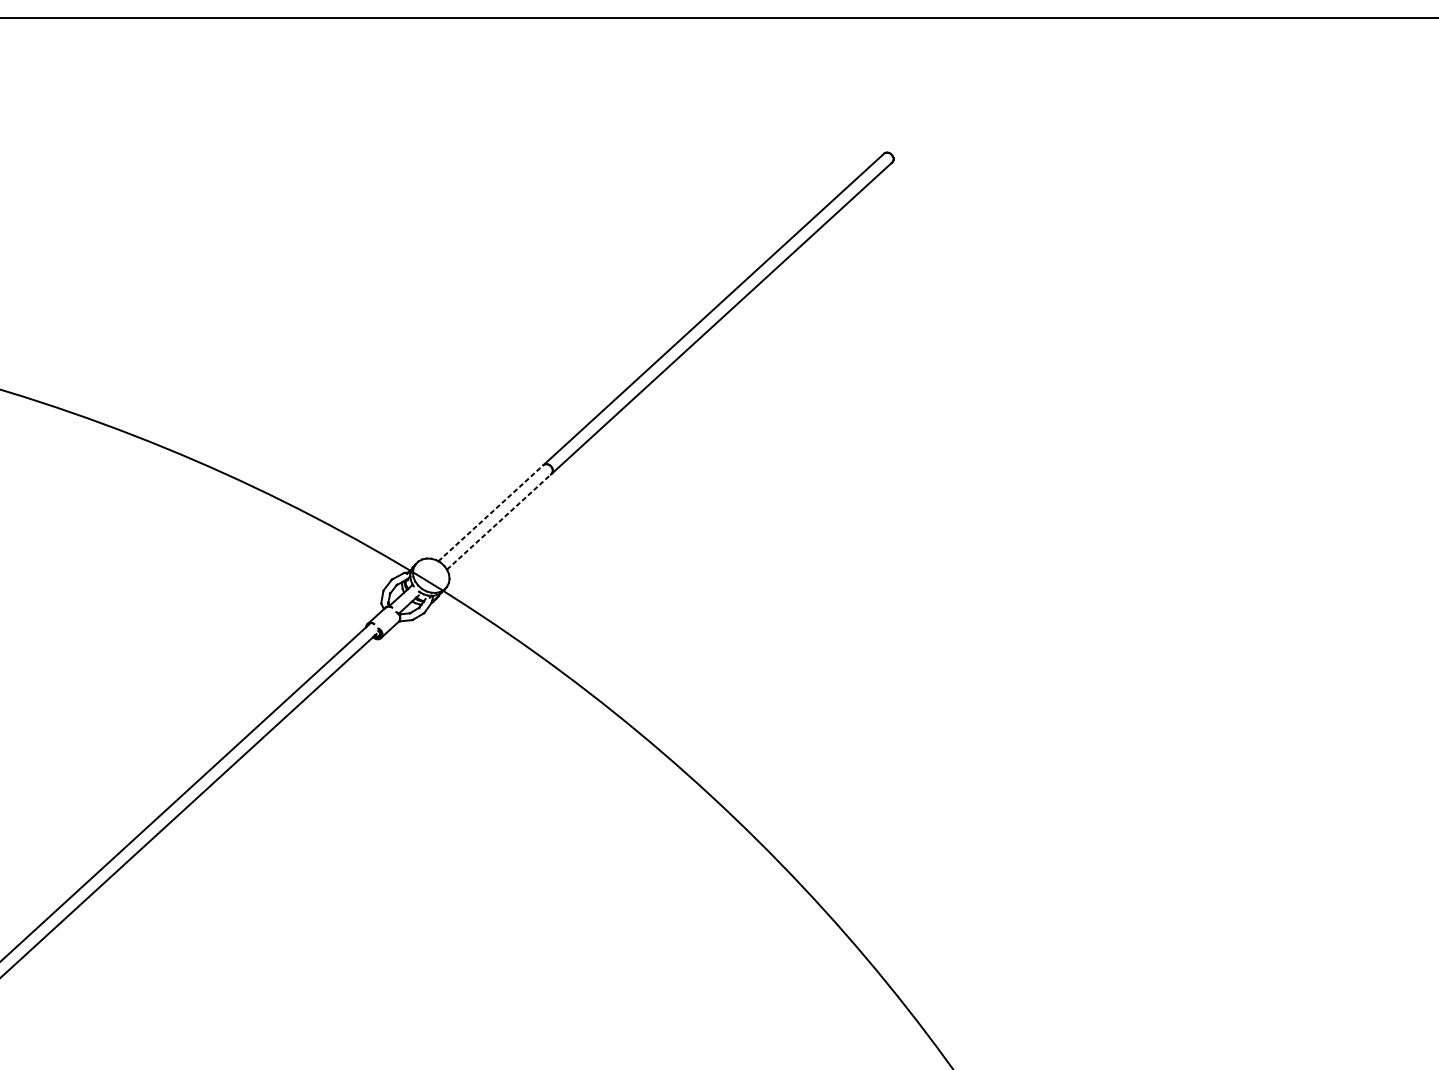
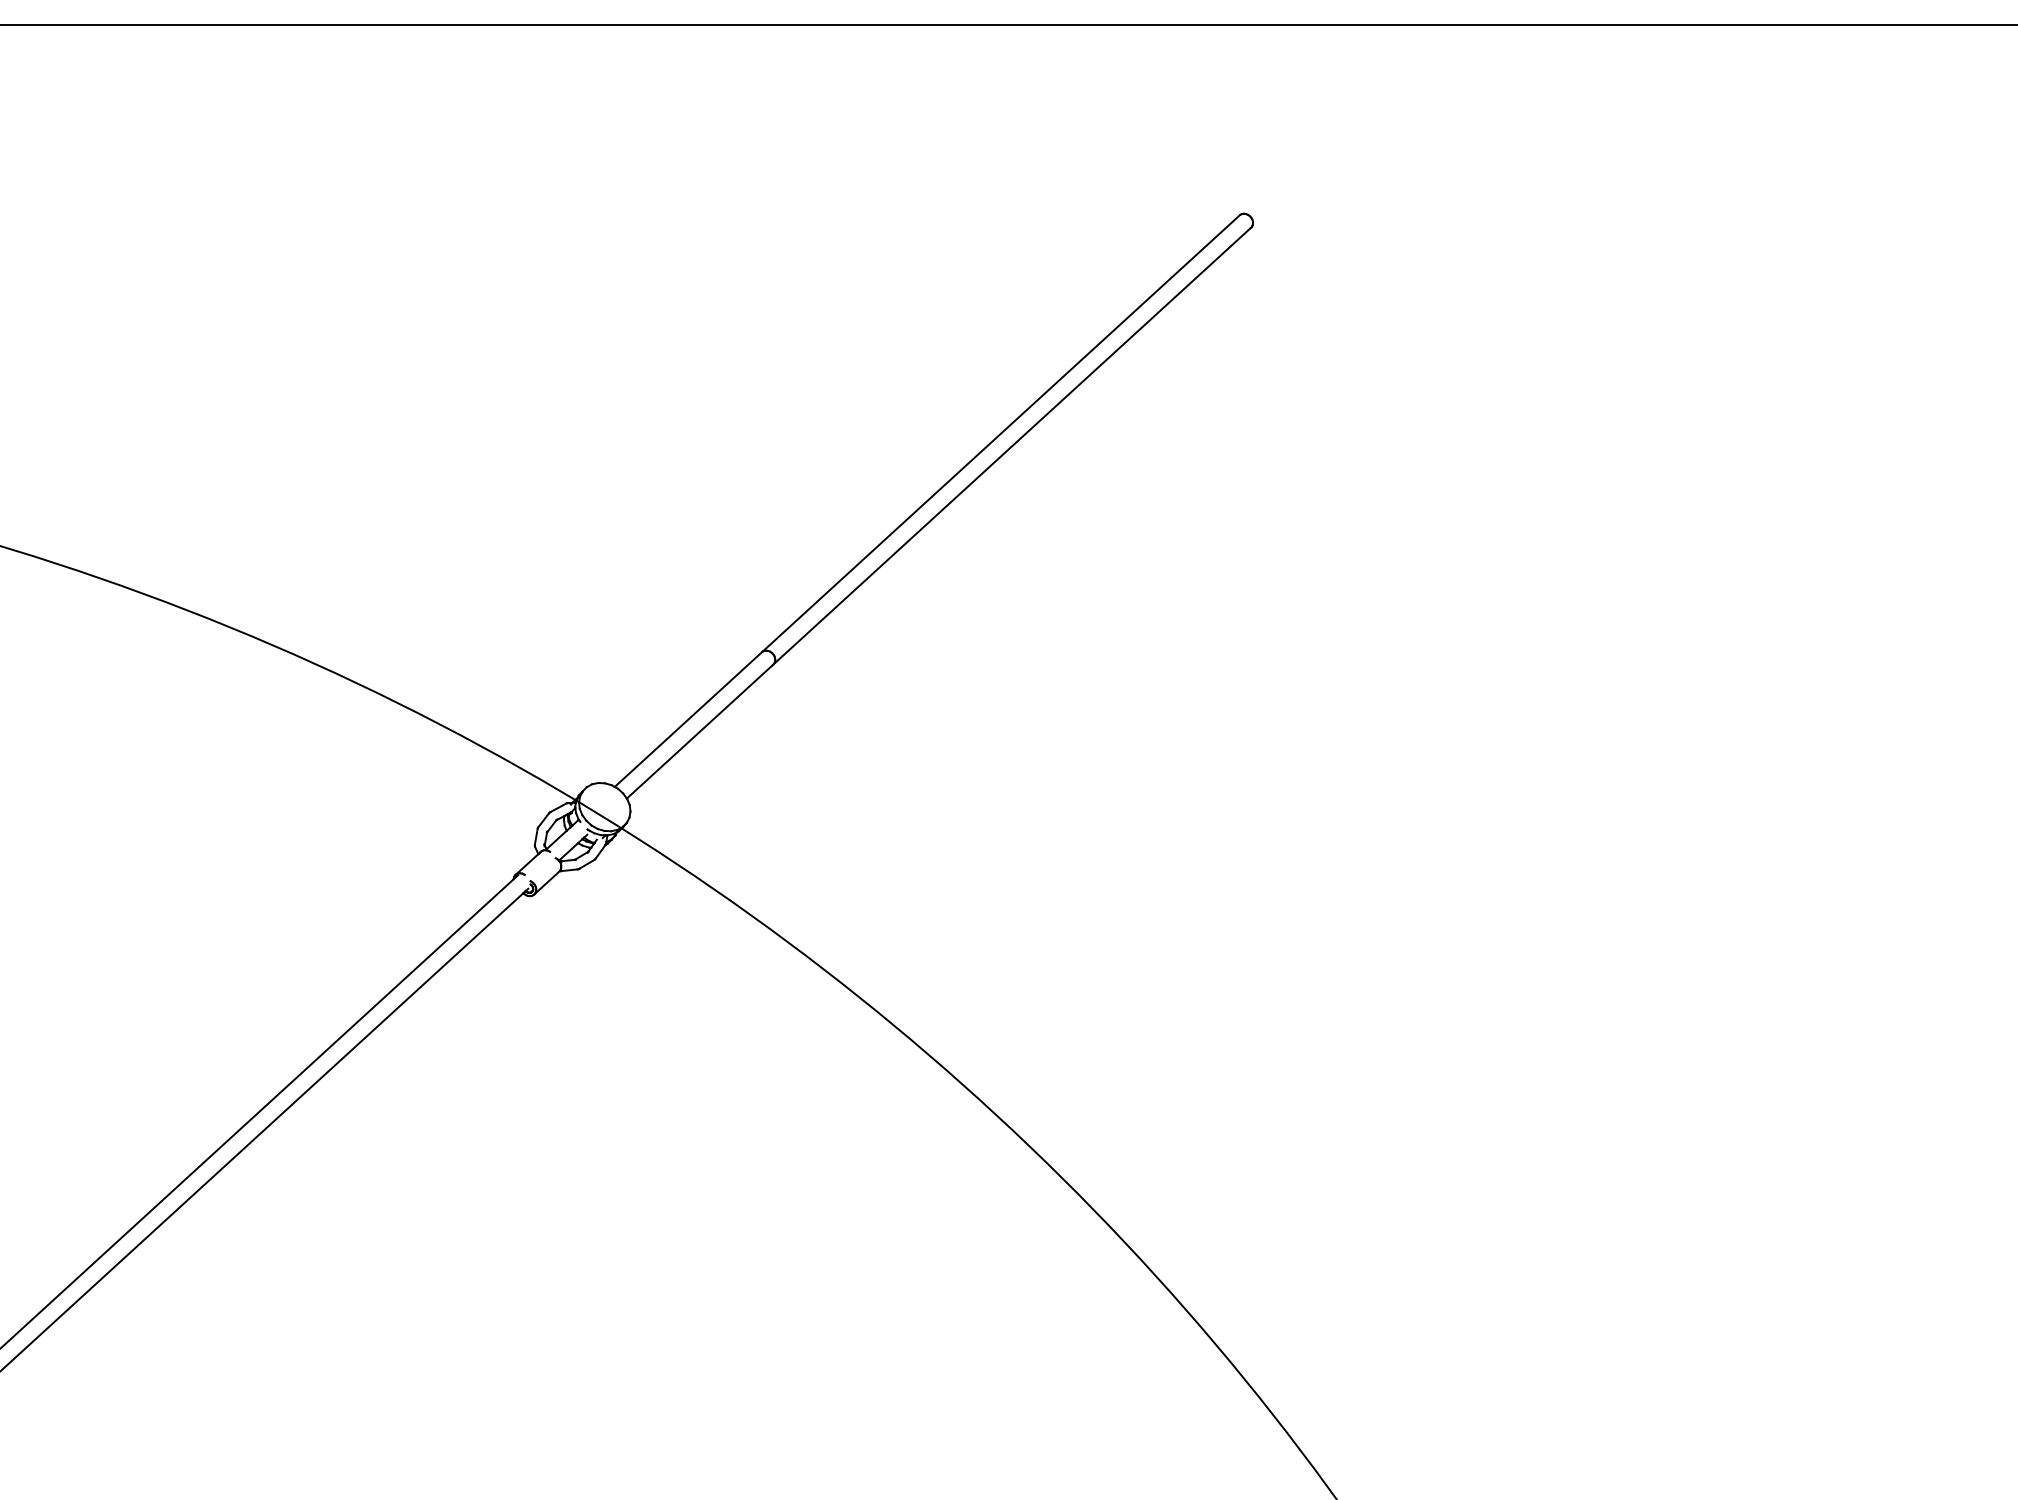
line: (491, 512) -> (689, 718), dashed -> solid
line: (498, 521) -> (699, 731), dashed -> solid

